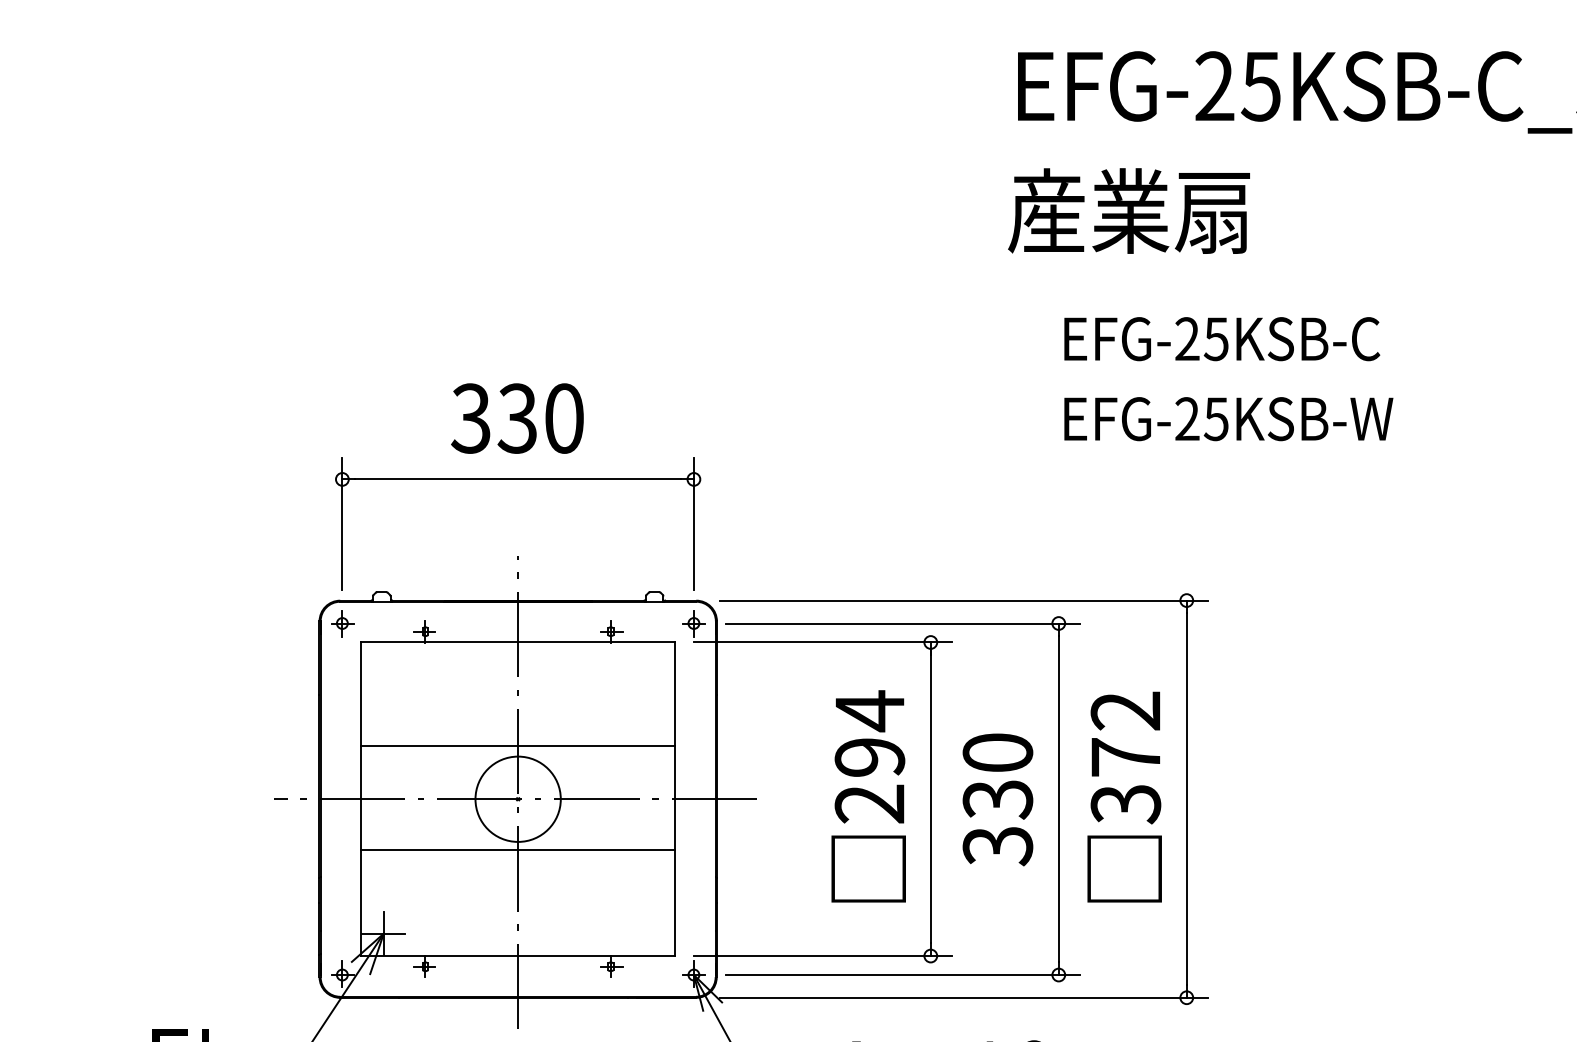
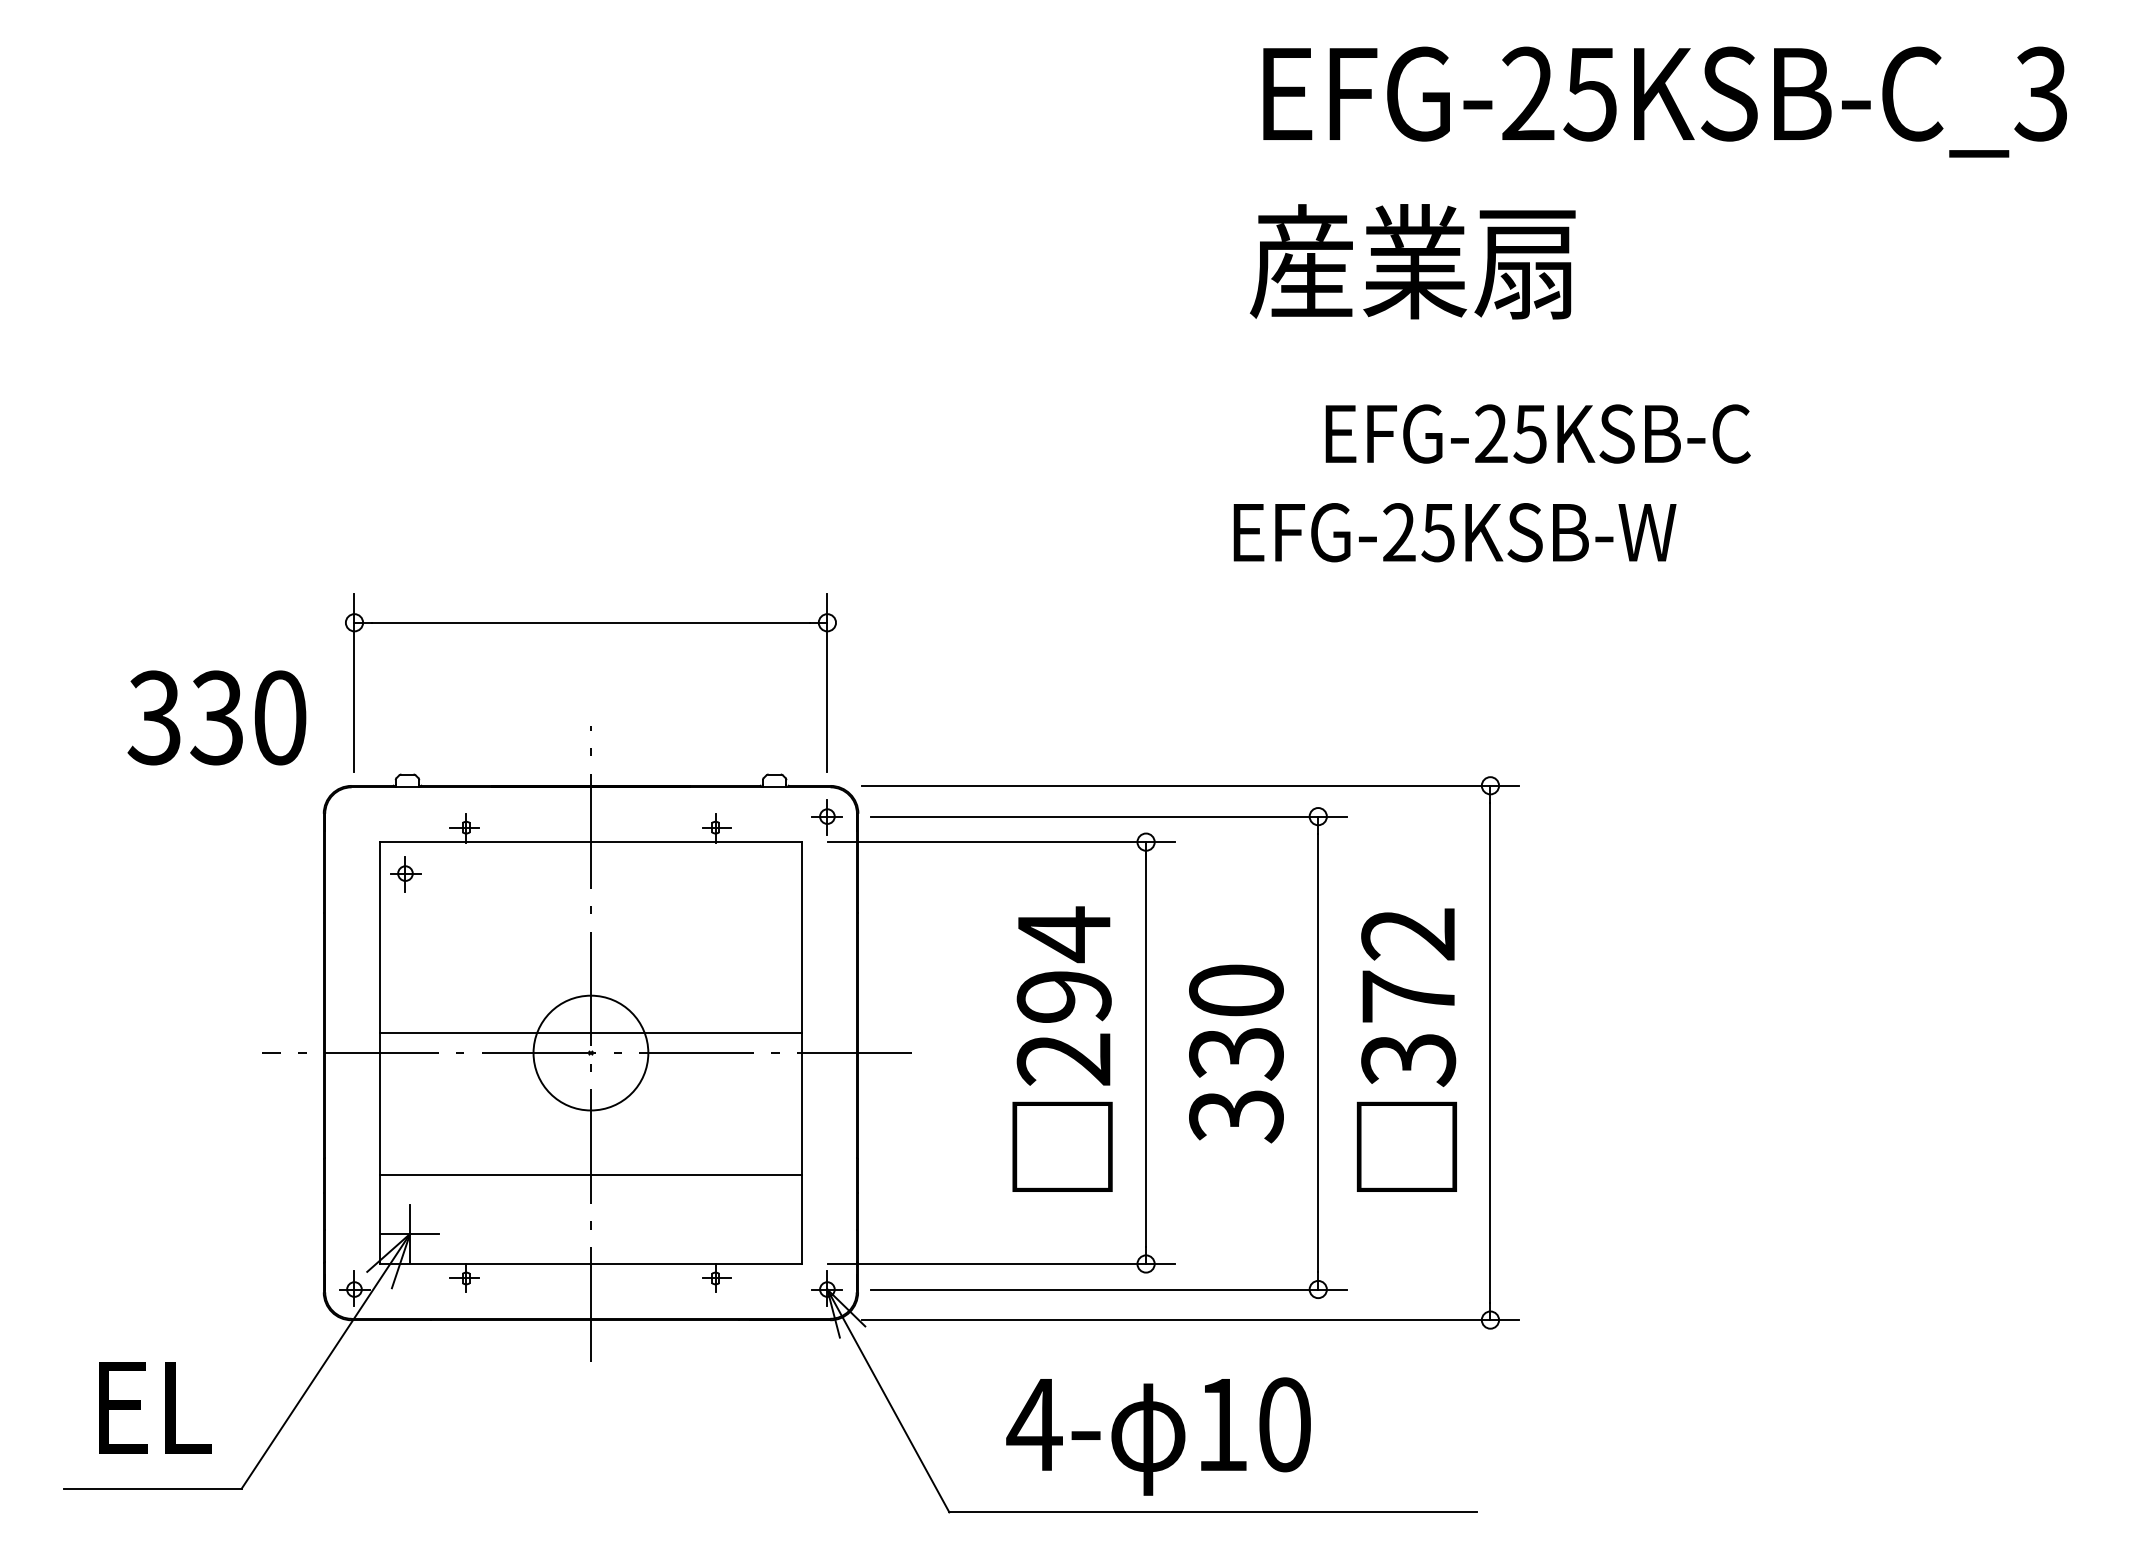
text: (517, 418) -> (216, 717), moved
text: (1228, 419) -> (1454, 532), moved
part: (342, 624) -> (405, 874), moved
line: (517, 746) -> (590, 1032), moved
line: (517, 850) -> (590, 1175), moved

